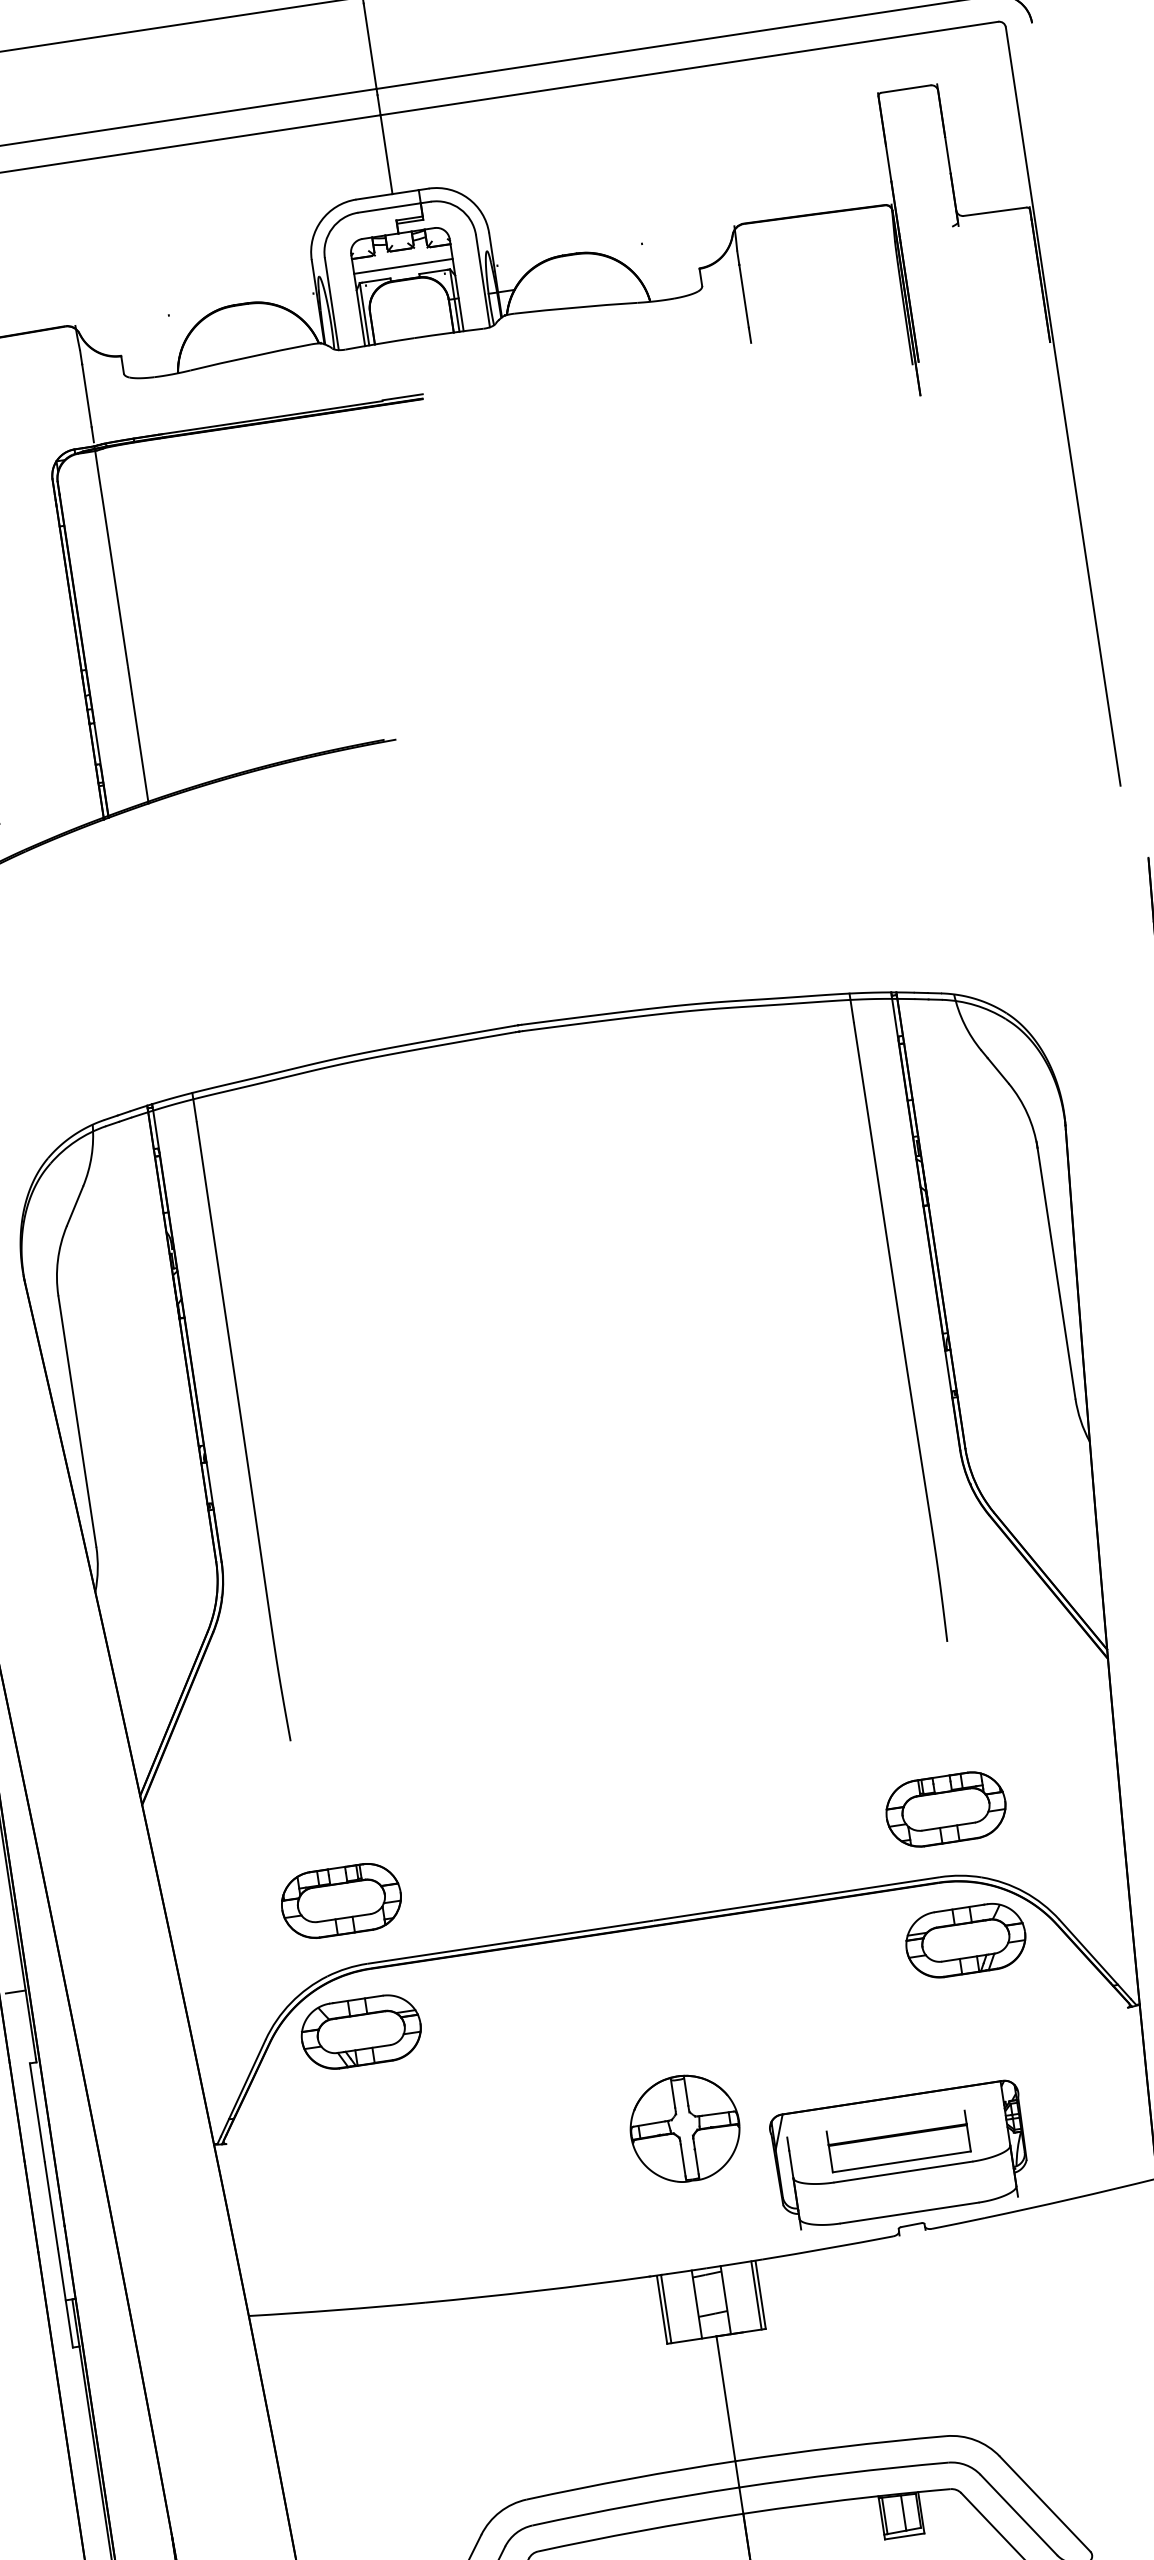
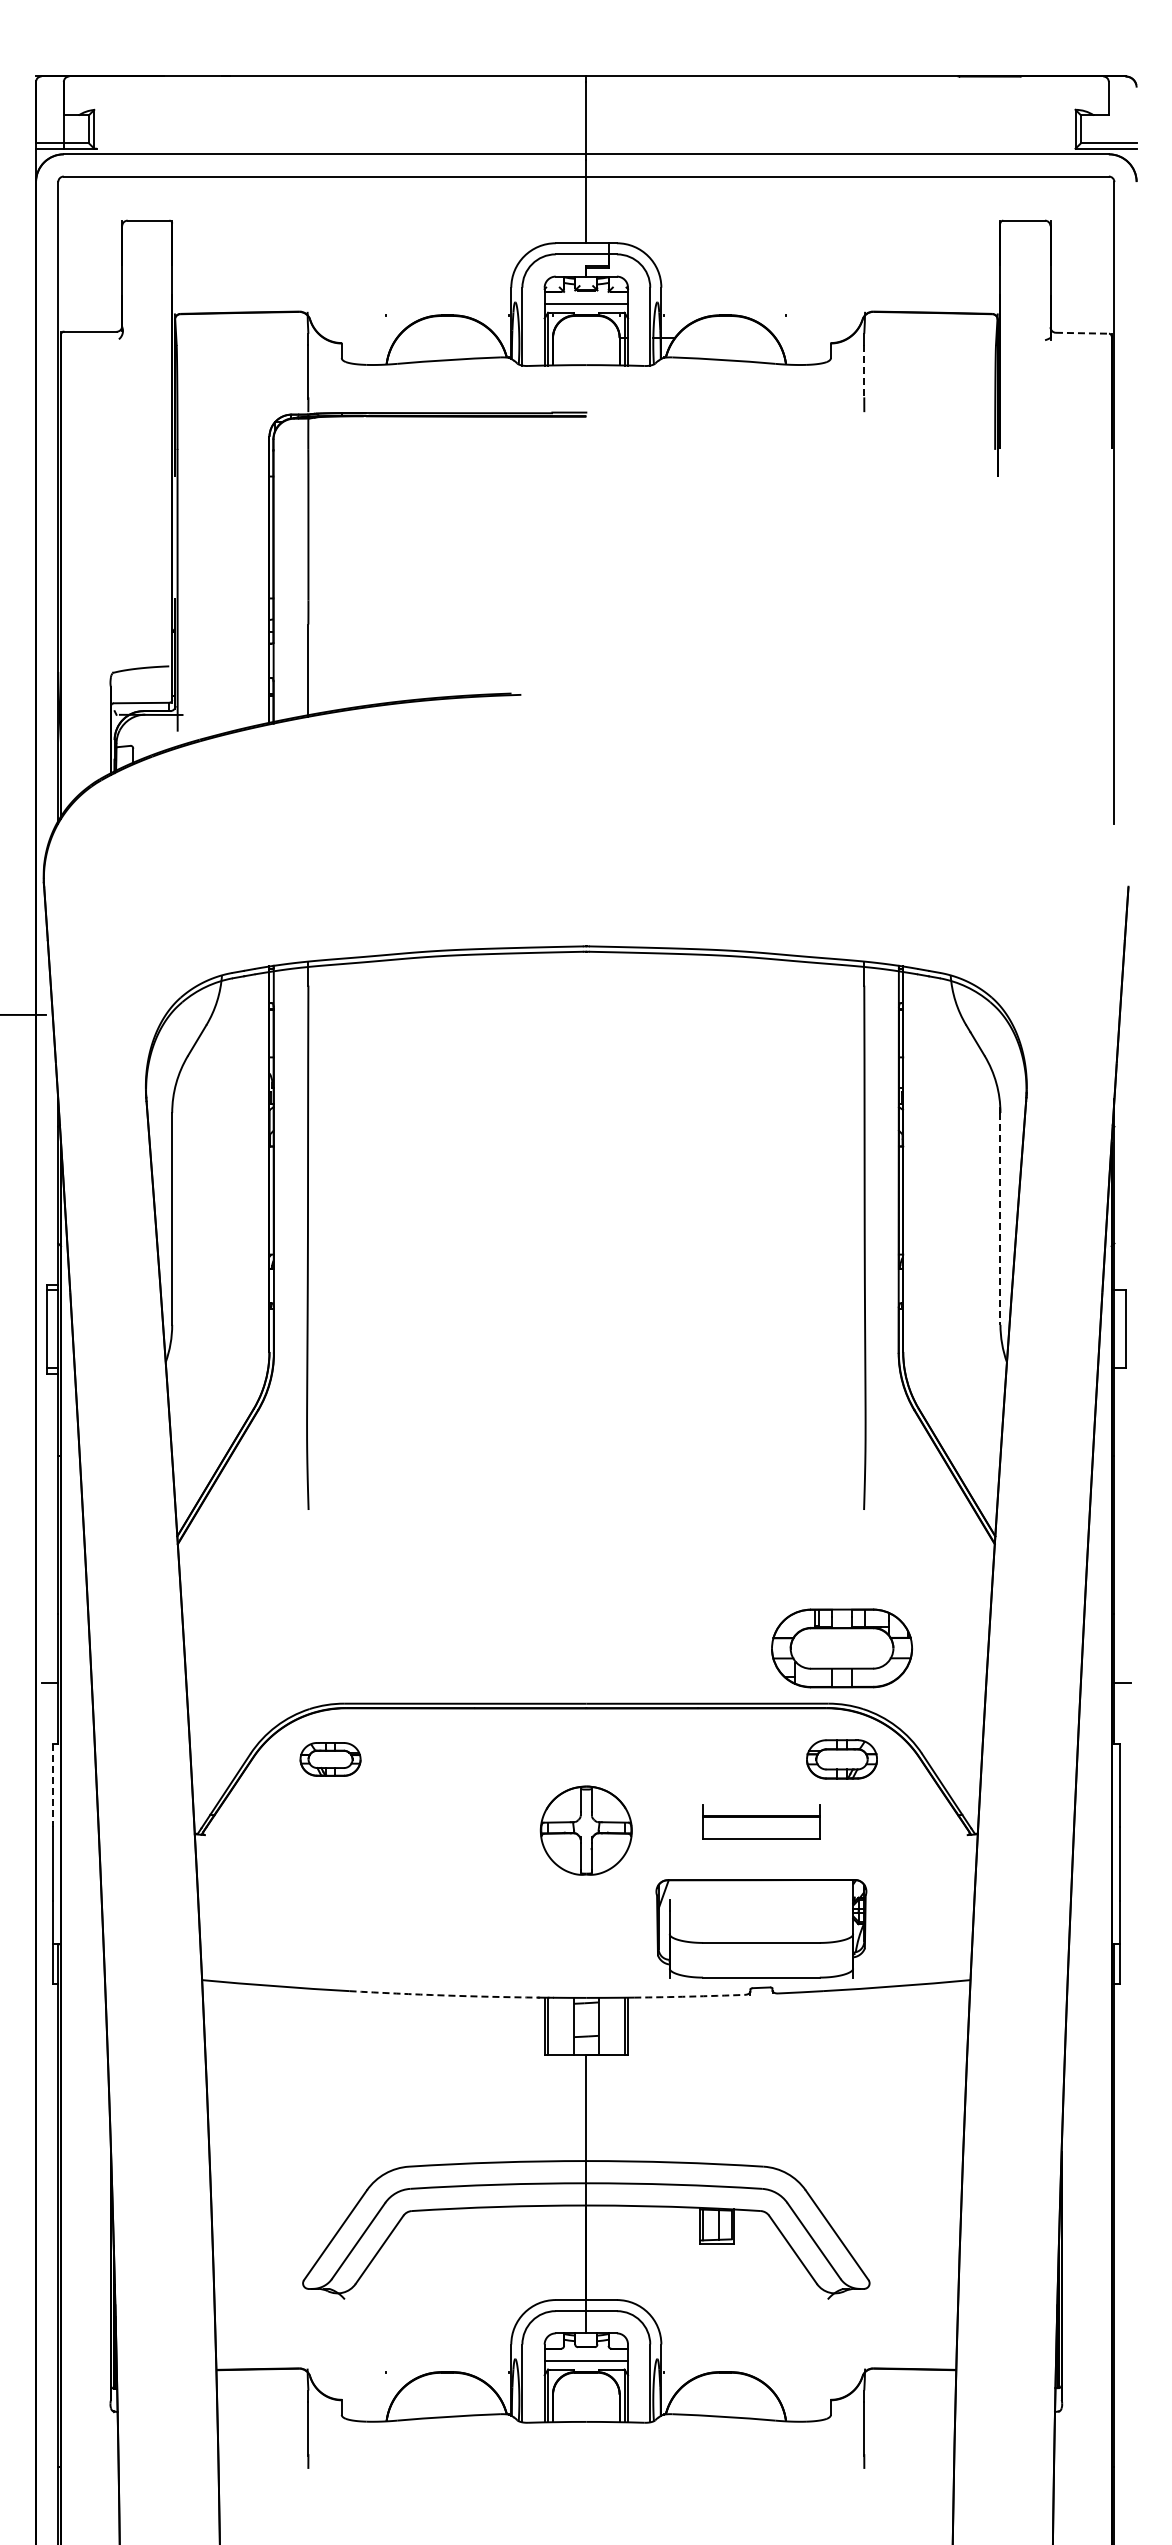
line: (995, 212) -> (1082, 333), solid -> dashed
line: (744, 297) -> (864, 372), solid -> dashed
line: (1056, 1272) -> (1000, 1218), solid -> dashed
part: (945, 1809) -> (841, 1648), size x1.4
part: (341, 1901) -> (330, 1648), removed
part: (965, 1940) -> (841, 1759), size x0.7
part: (361, 2032) -> (330, 1759), size x0.6
line: (37, 2112) -> (52, 1785), solid -> dashed
part: (684, 2128) -> (585, 1830), moved
part: (898, 2140) -> (761, 1821), moved
arc: (827, 2248) -> (689, 1996), solid -> dashed
arc: (536, 2291) -> (443, 1995), solid -> dashed

